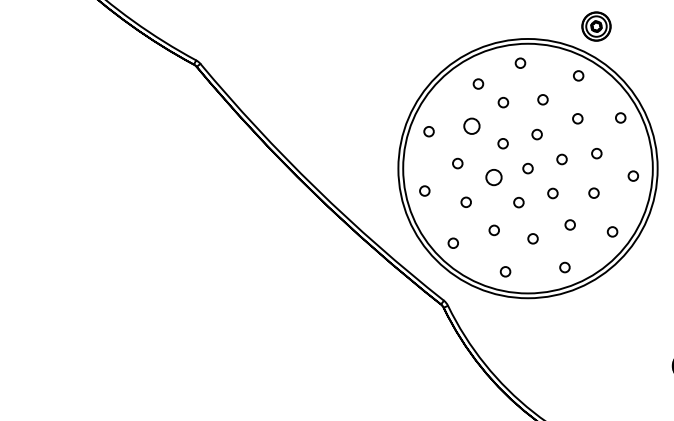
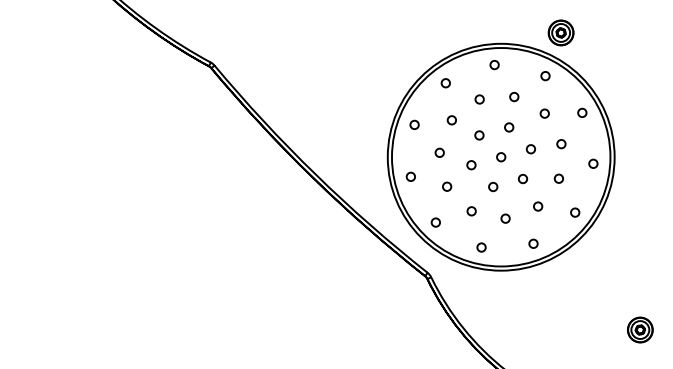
circle: (478, 84) -> (445, 83), moved
circle: (471, 126) -> (451, 120), size x0.62
circle: (494, 178) -> (471, 165), size x0.62

